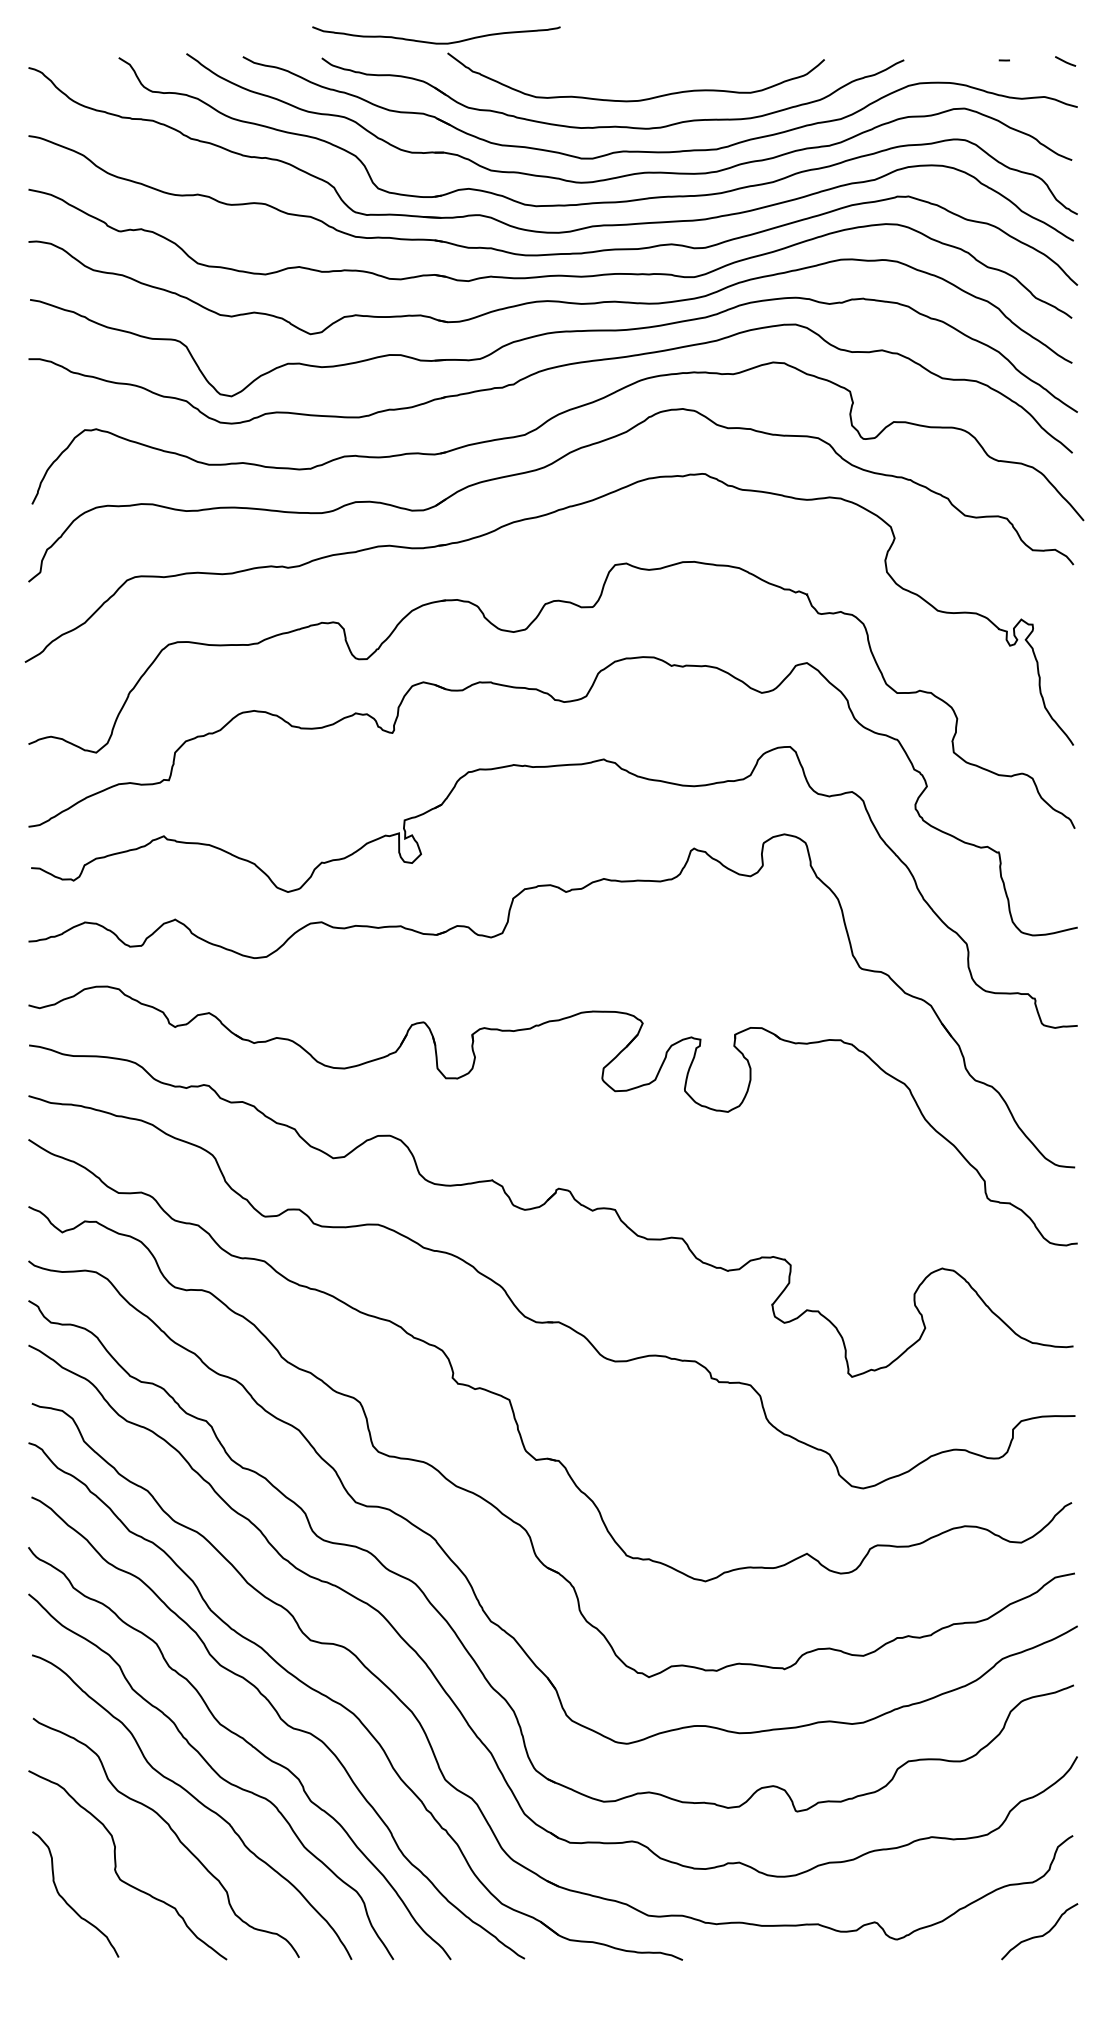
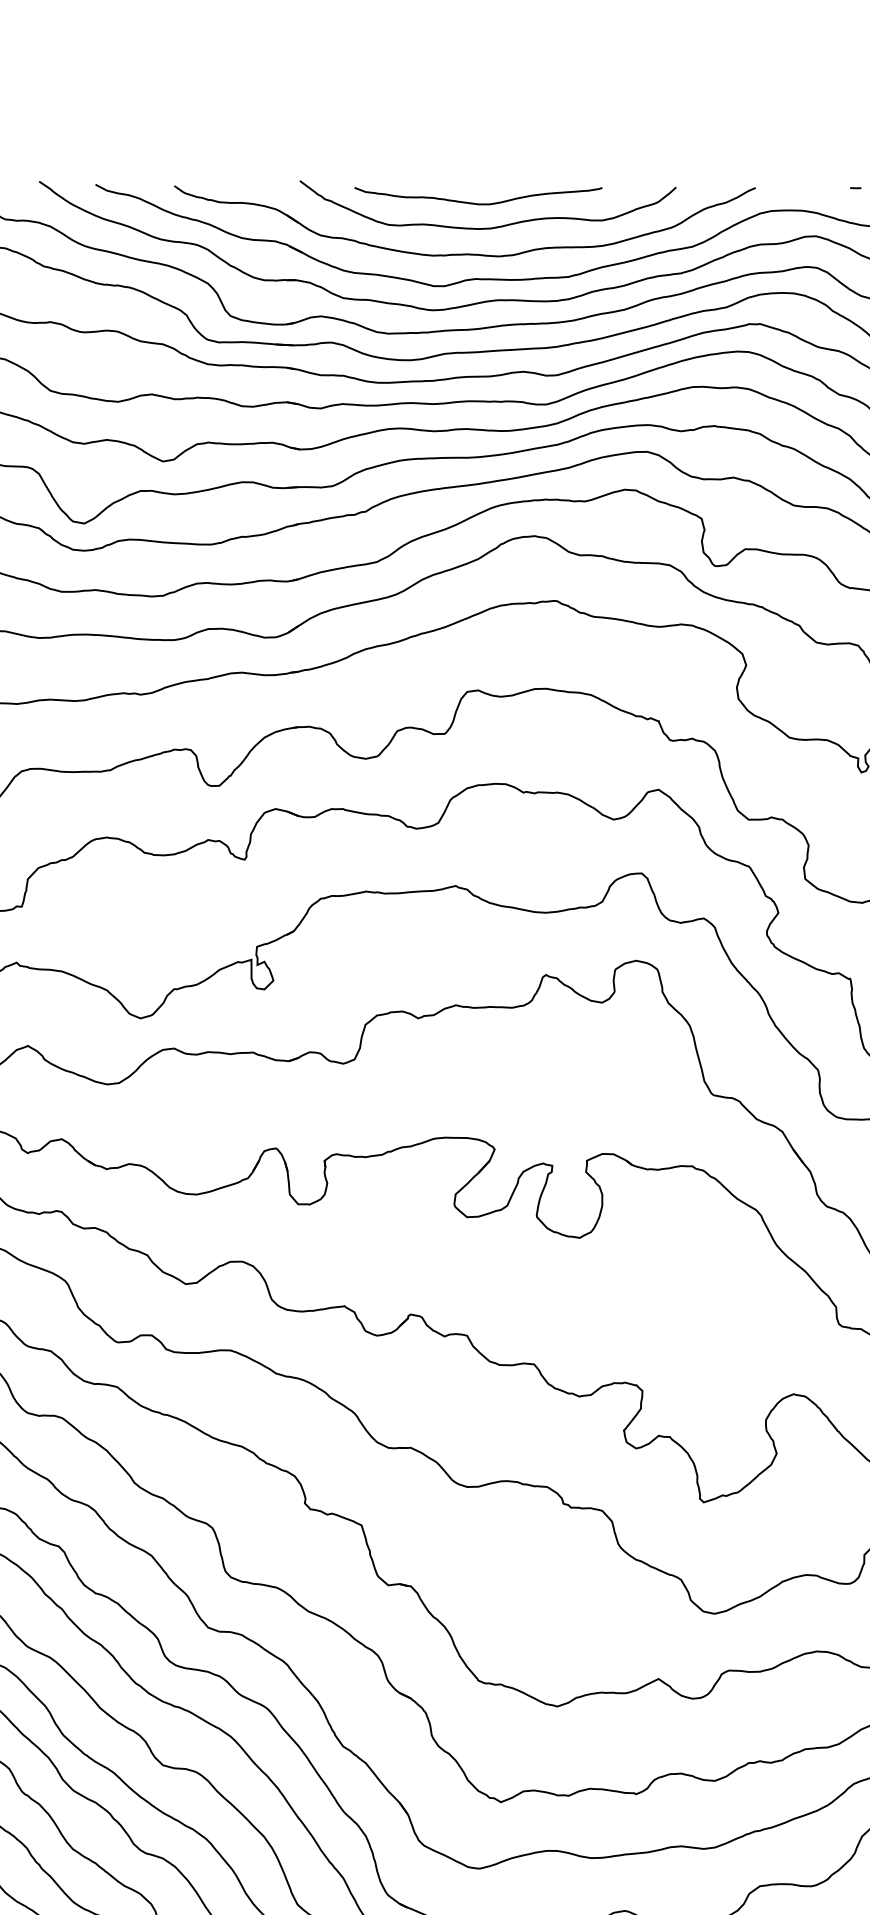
curve: (436, 42) -> (478, 203), moved

